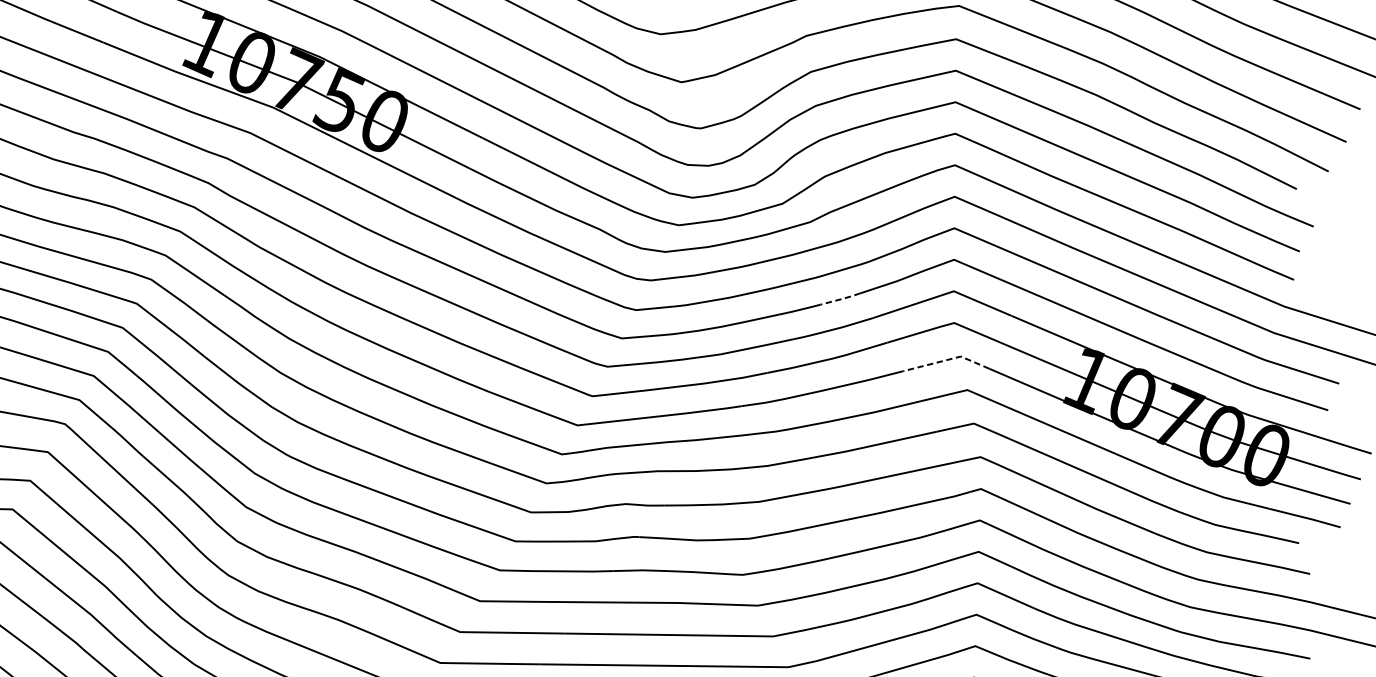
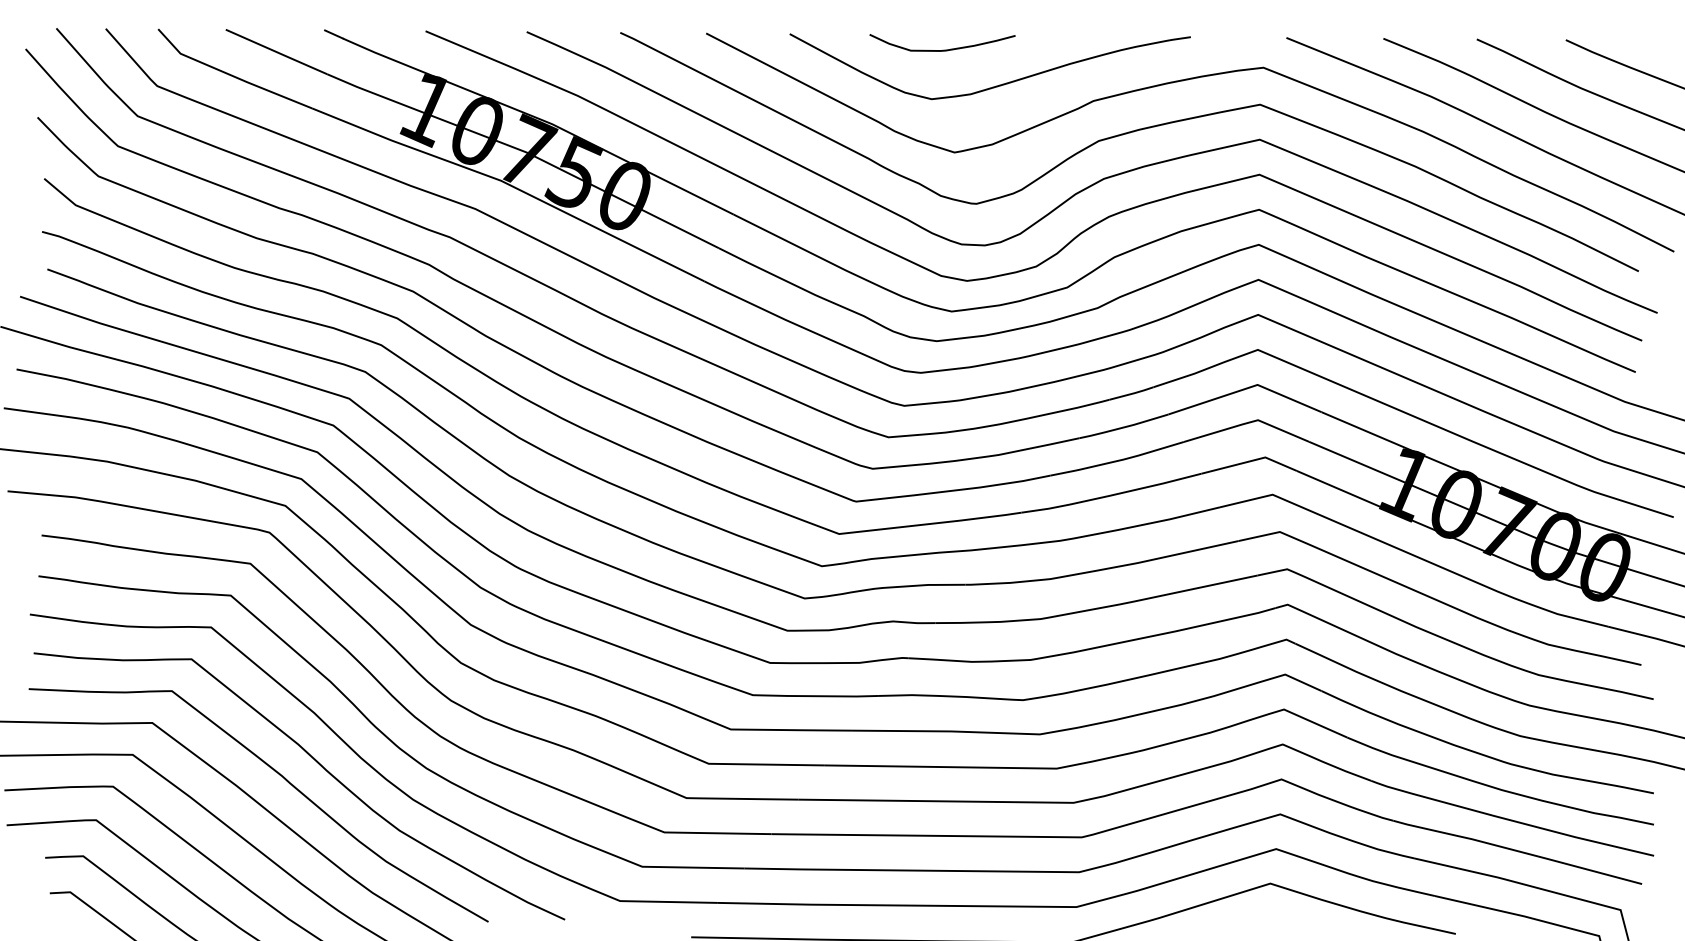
line: (841, 299) -> (1132, 393), dashed -> solid
line: (947, 360) -> (1250, 461), dashed -> solid

